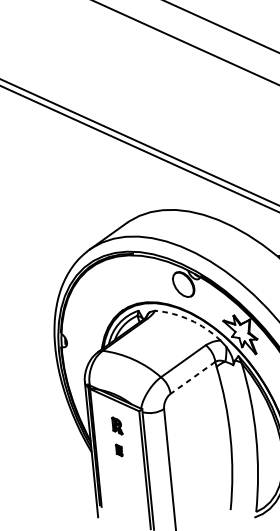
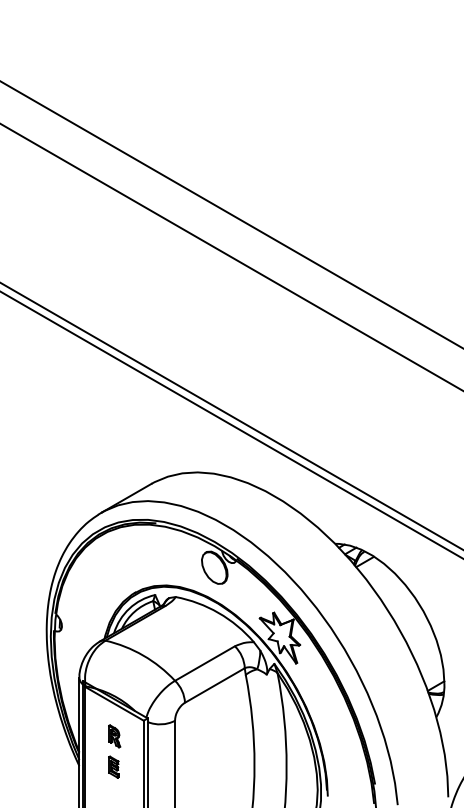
arc: (190, 319) -> (218, 612), dashed -> solid
line: (192, 377) -> (214, 685), dashed -> solid
part: (118, 450) -> (113, 766), size x1.43

